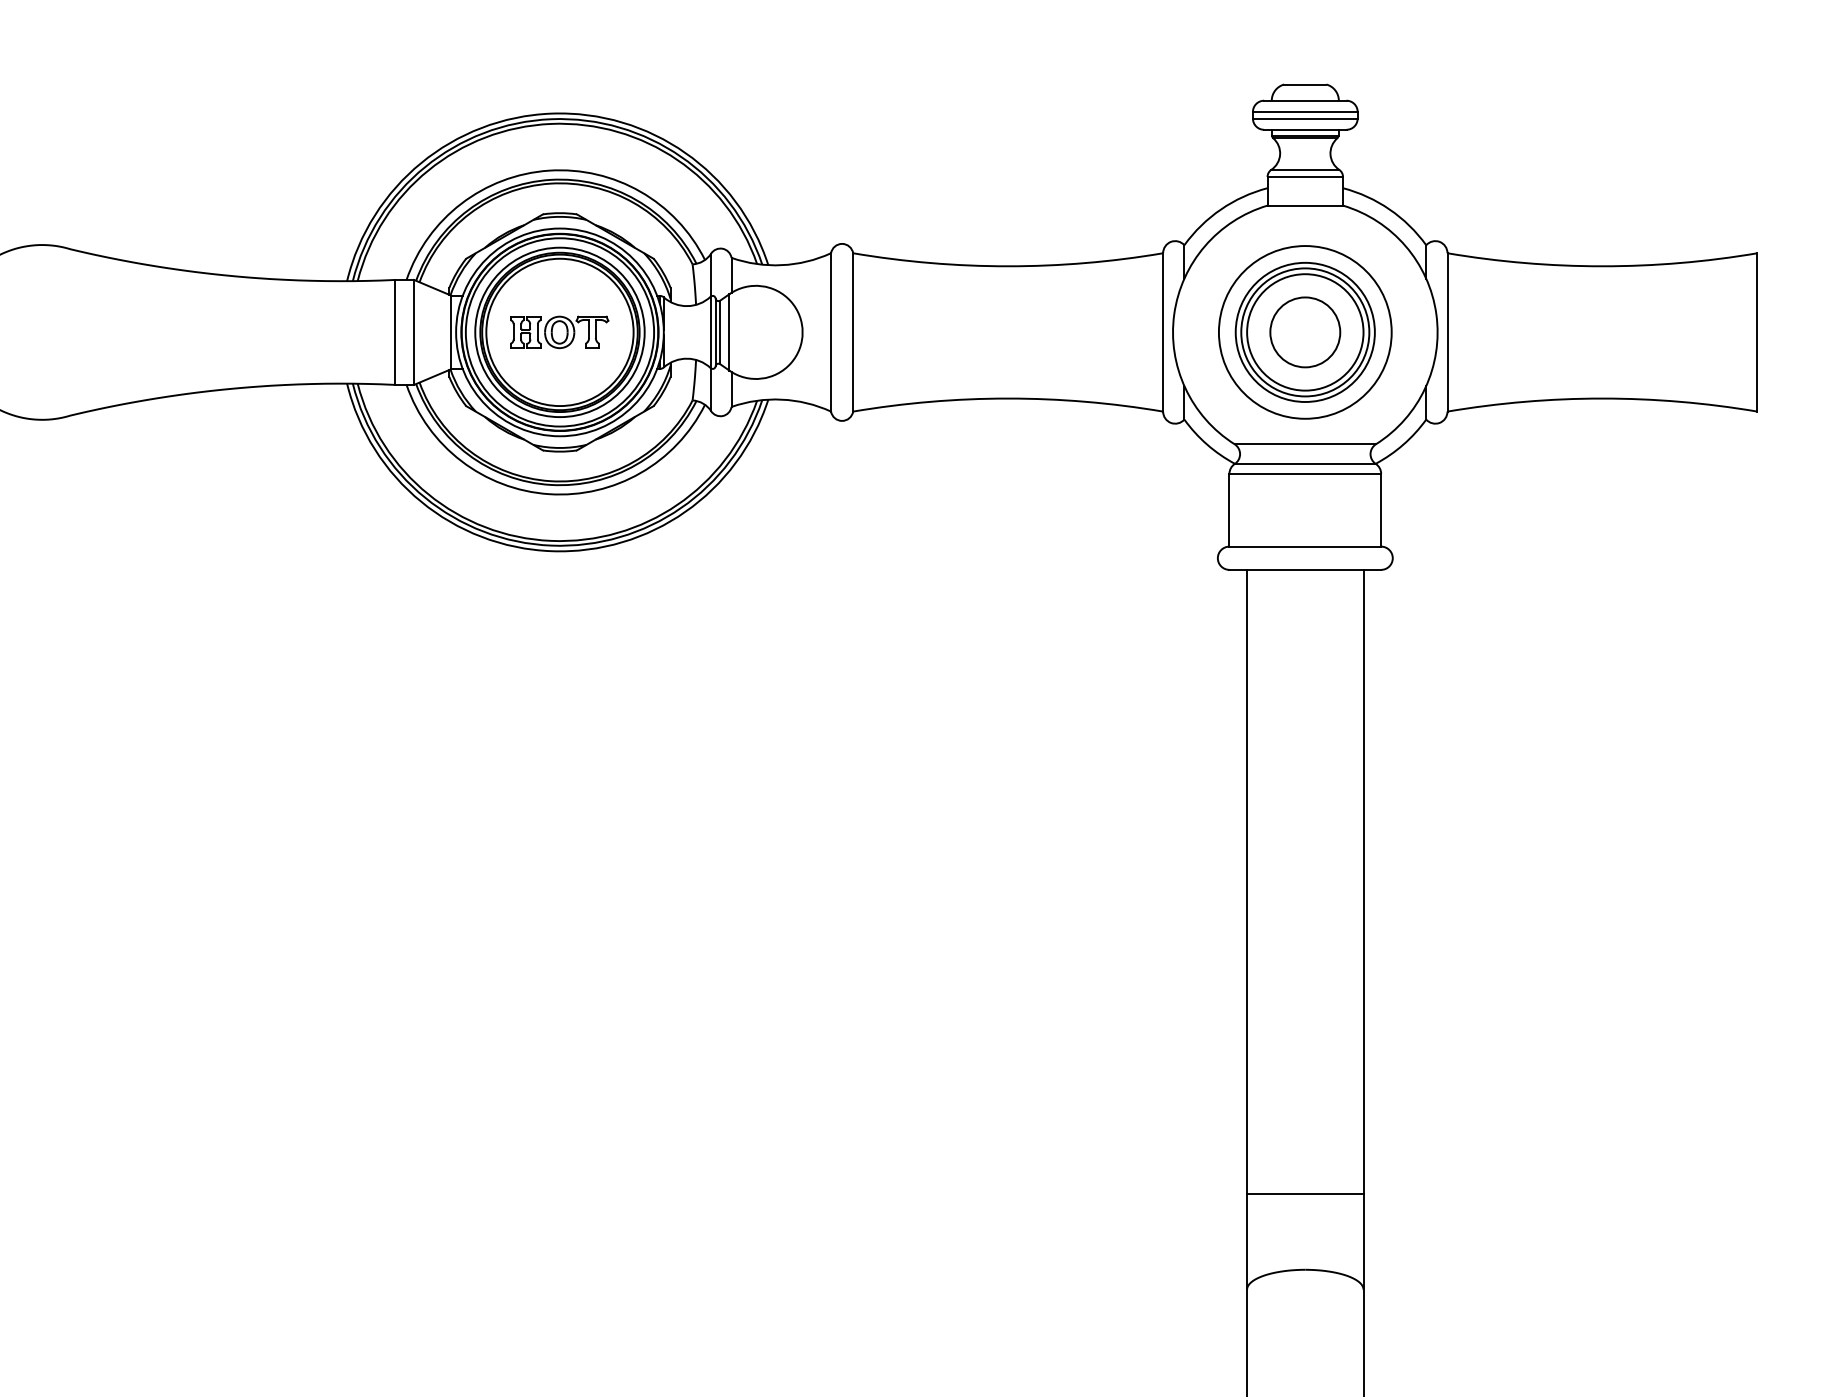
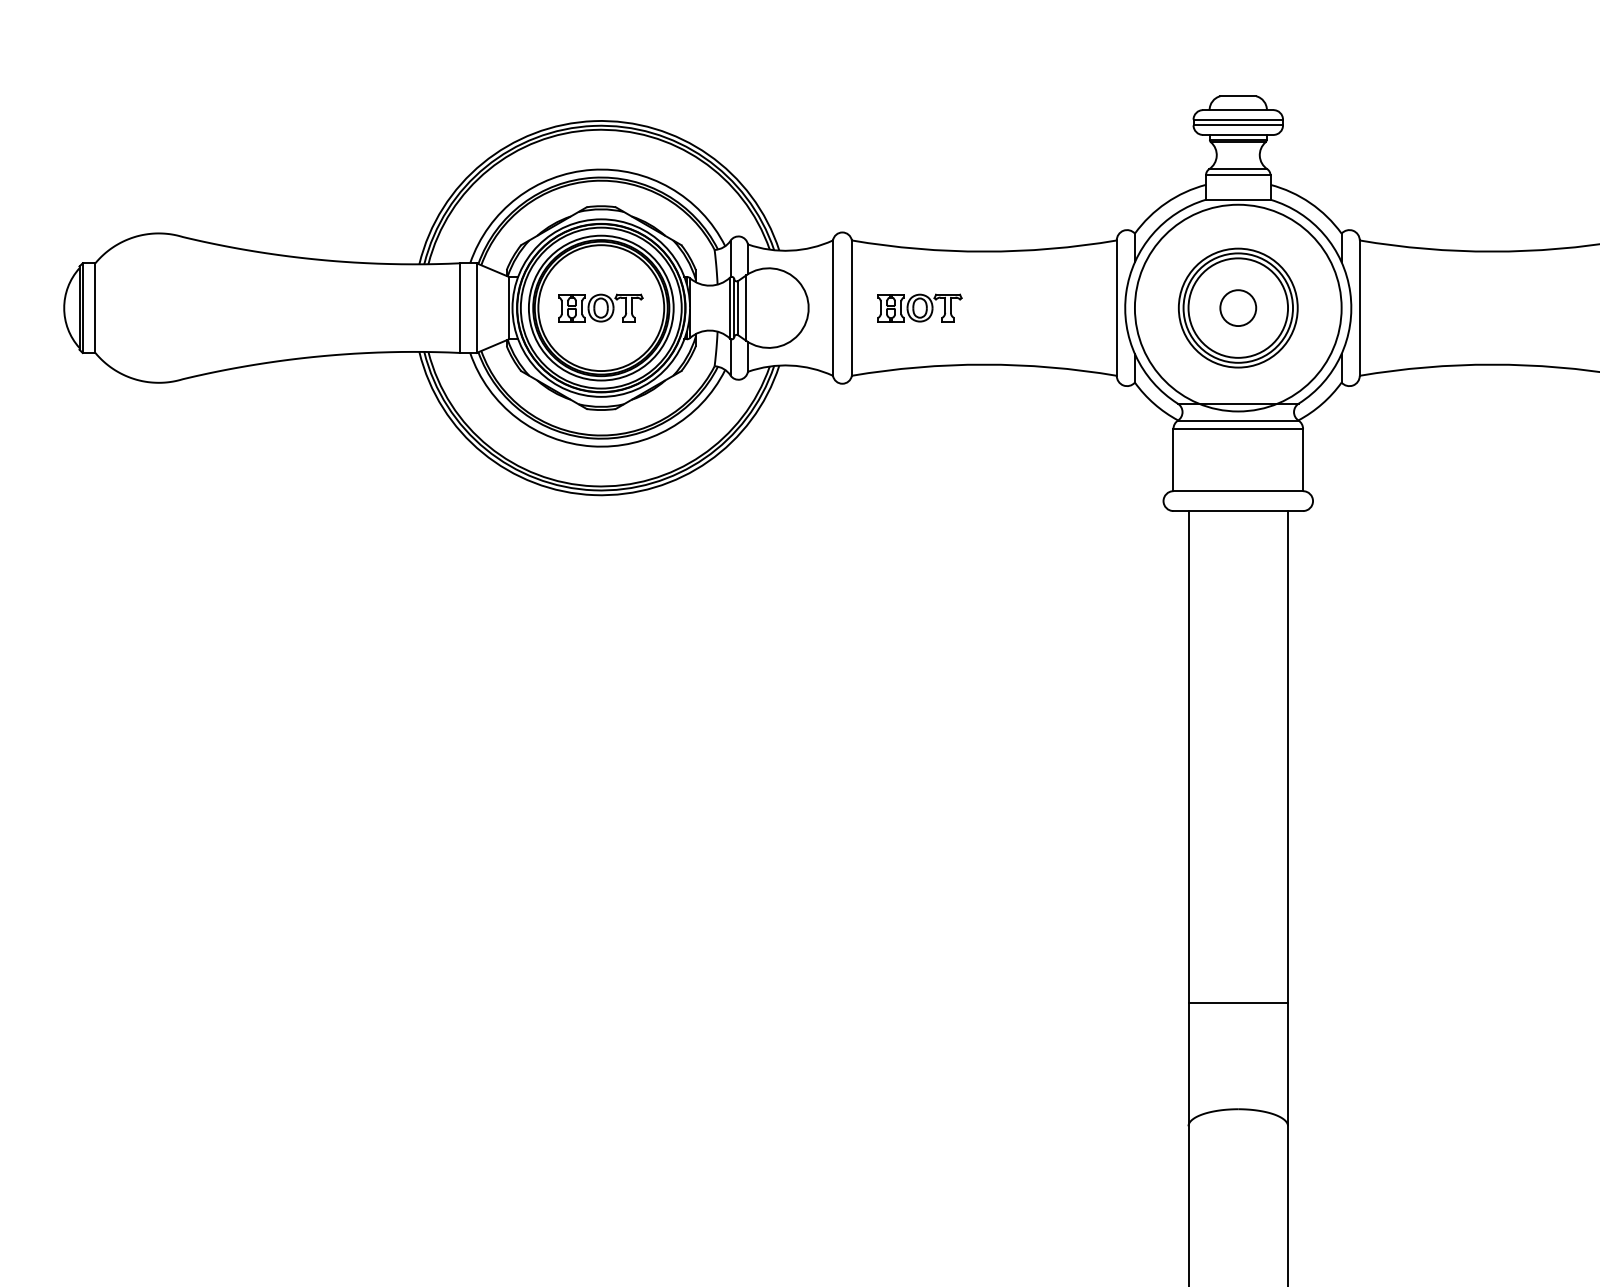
part: (932, 331) -> (919, 307), added
circle: (1305, 331) -> (1238, 307), size x1.4
circle: (1305, 332) -> (1238, 308), size x0.6
line: (1305, 1194) -> (1238, 1002), moved

